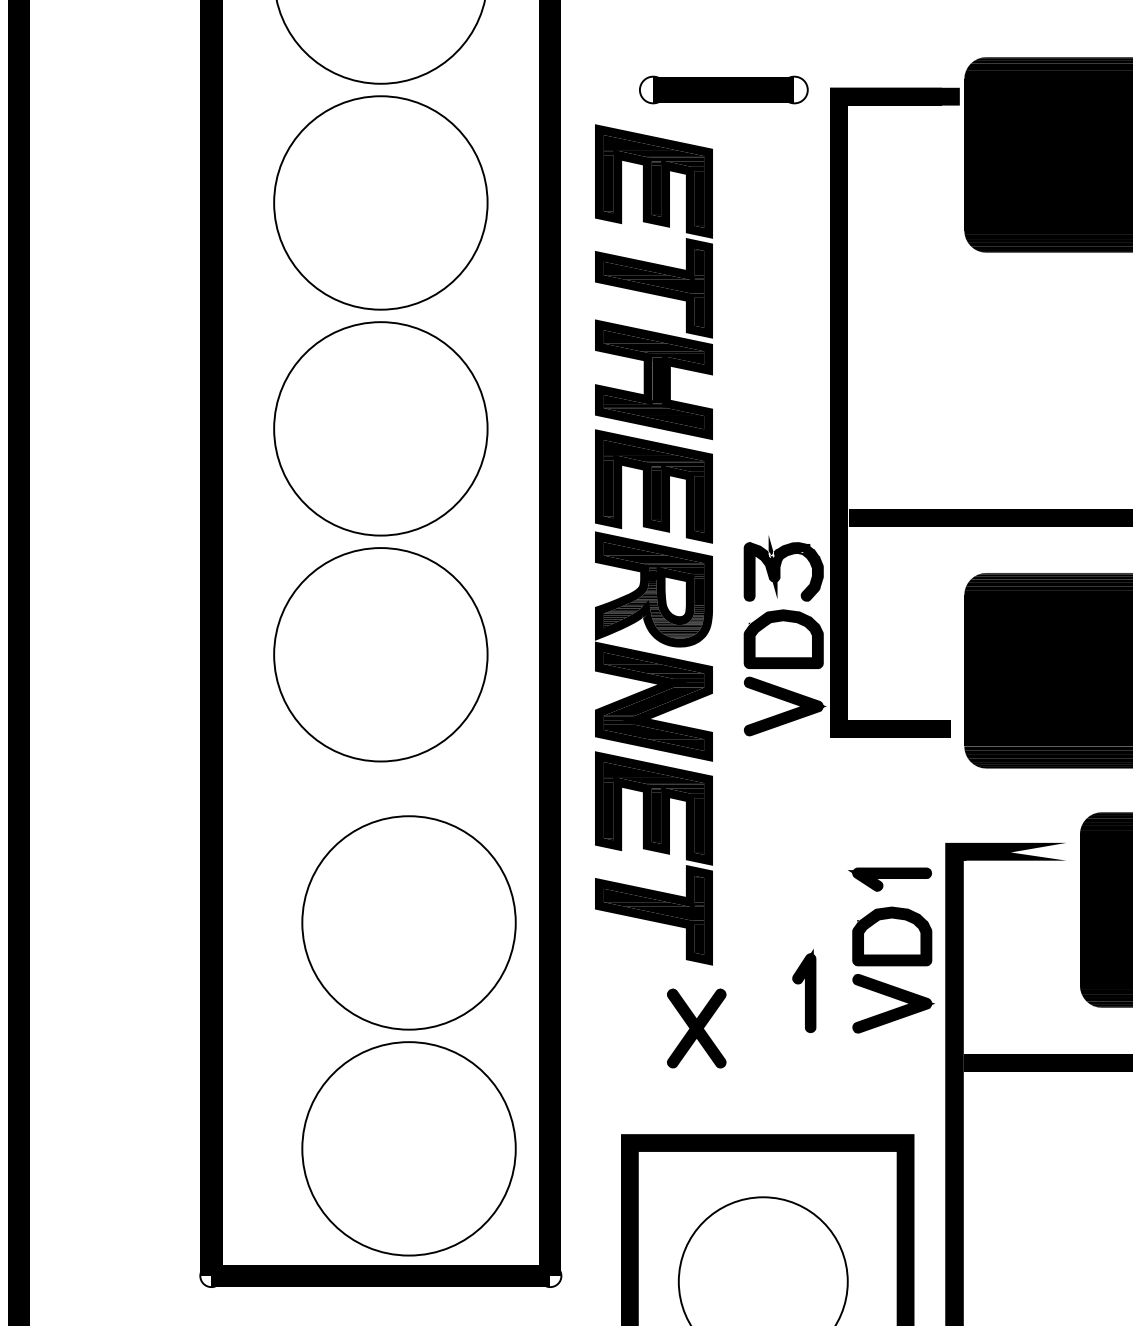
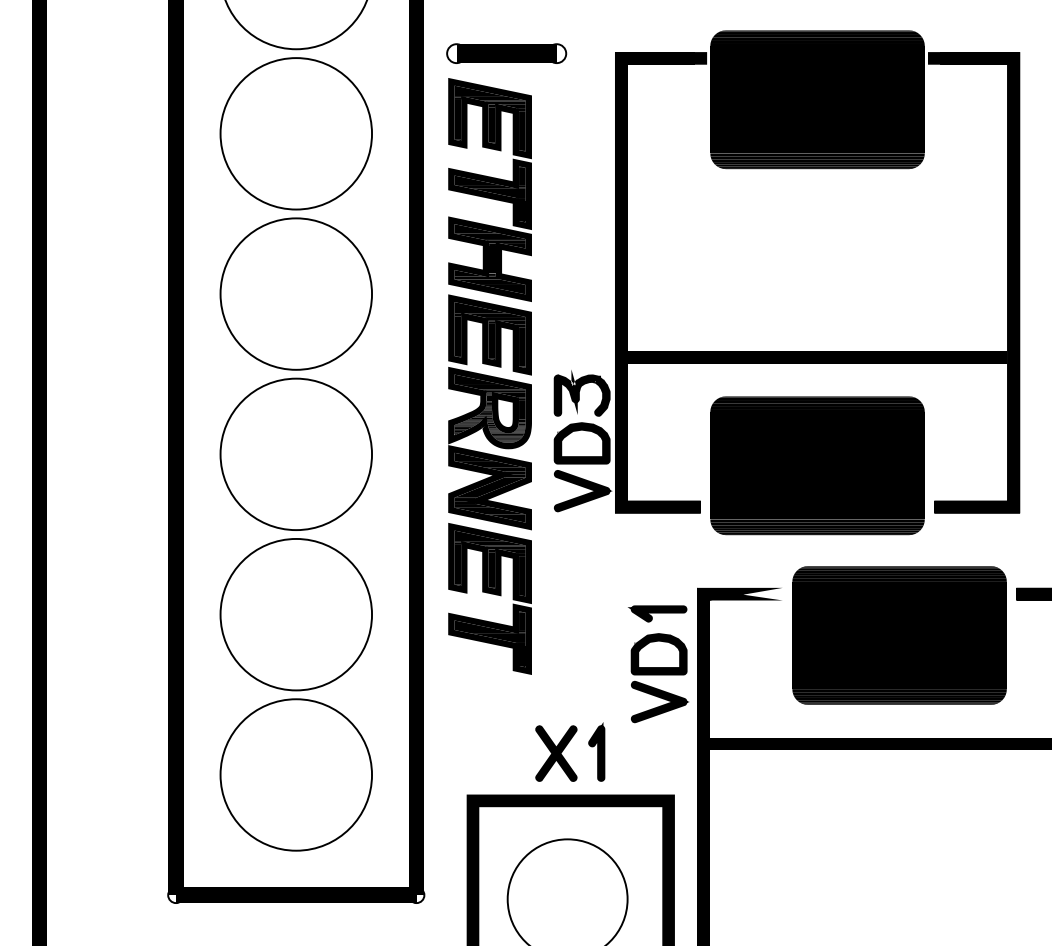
part: (723, 89) -> (506, 53), moved
part: (803, 990) -> (596, 751), moved
part: (696, 1028) -> (556, 753), moved
part: (407, 1035) -> (295, 694), moved

